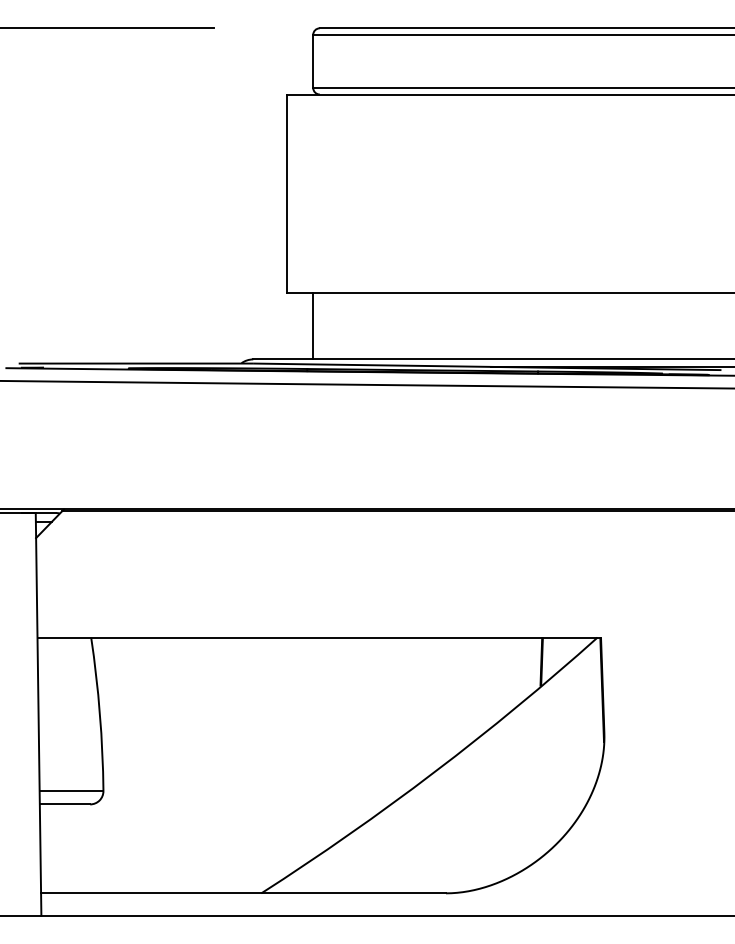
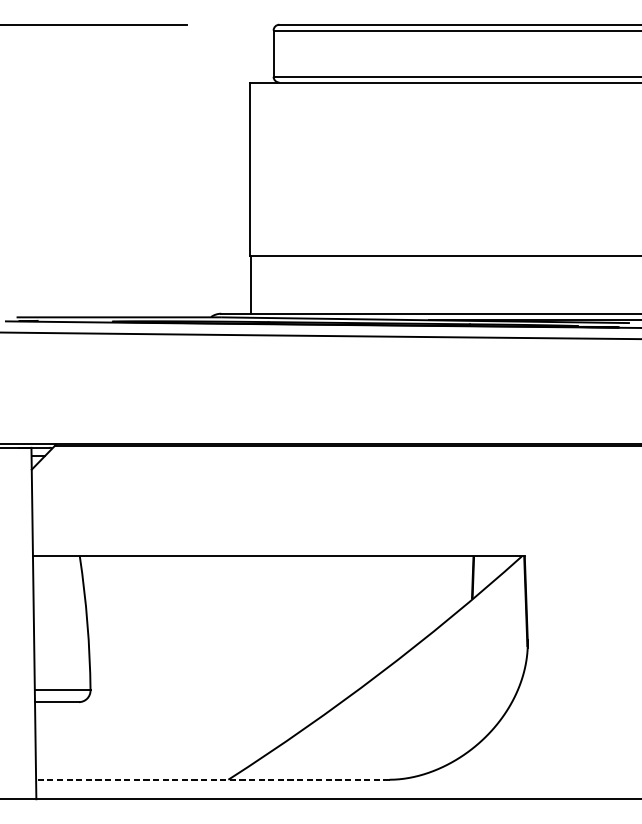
line: (313, 326) -> (251, 285), moved
line: (243, 893) -> (212, 779), solid -> dashed

